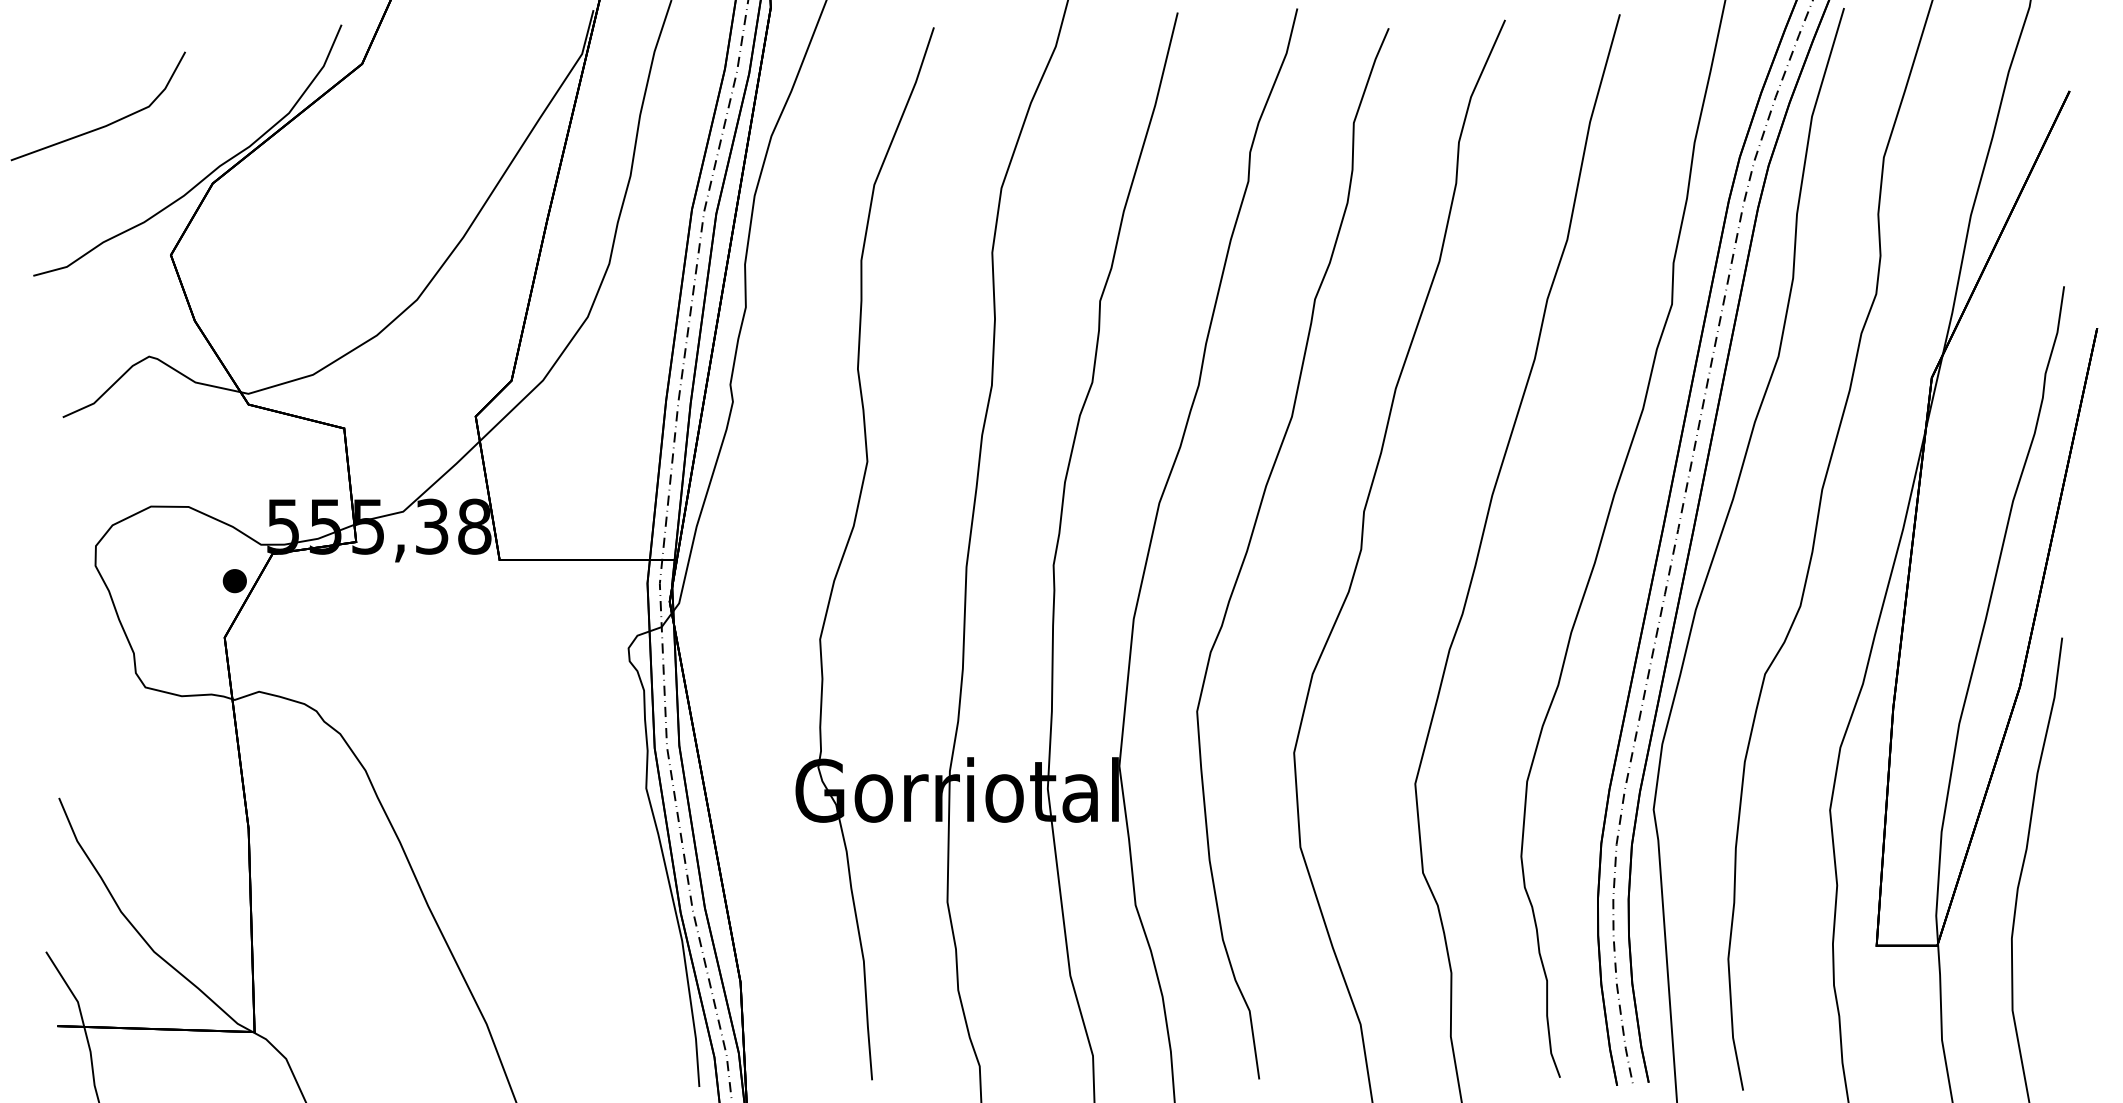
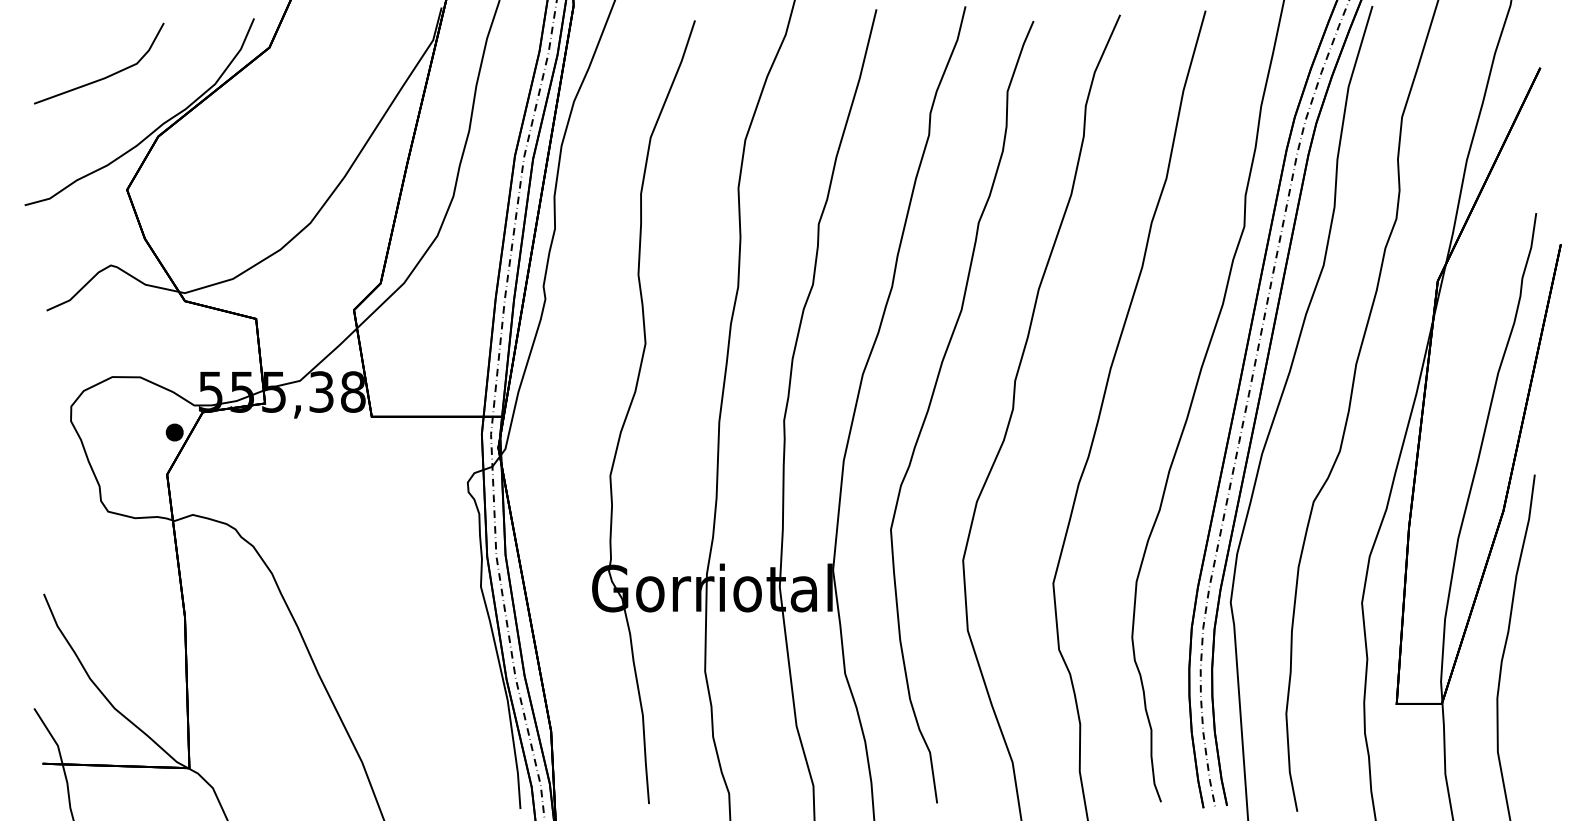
line: (106, 124) -> (105, 77), moved

